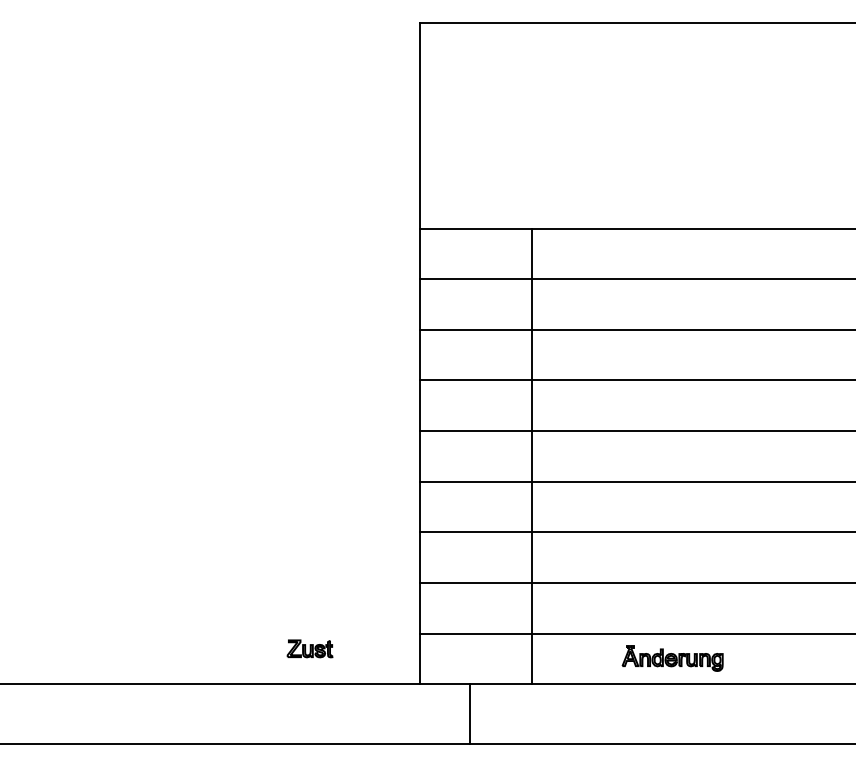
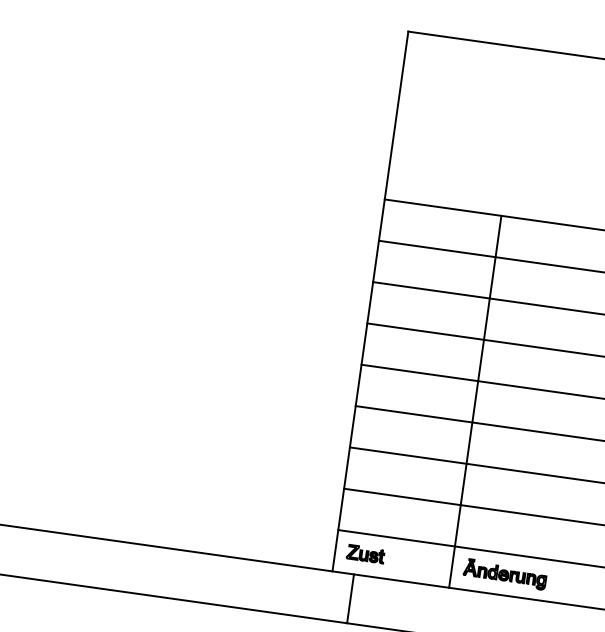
line: (531, 456) -> (475, 401), moved
part: (309, 648) -> (365, 553), moved
part: (672, 658) -> (504, 574), moved
line: (470, 714) -> (350, 599), moved

